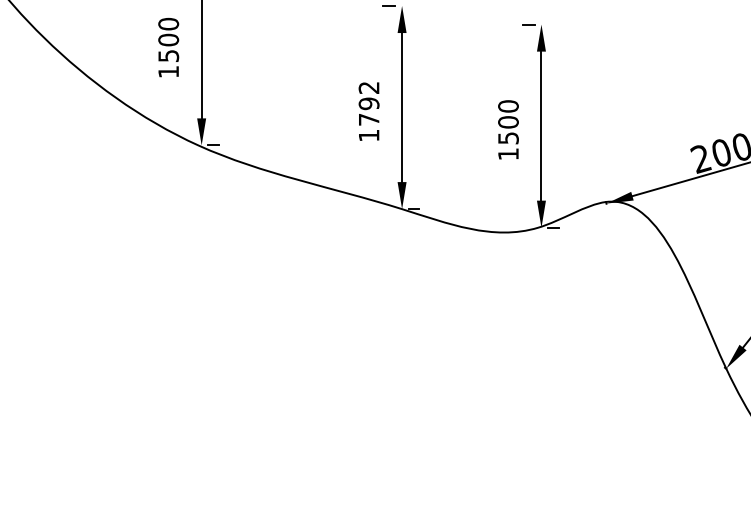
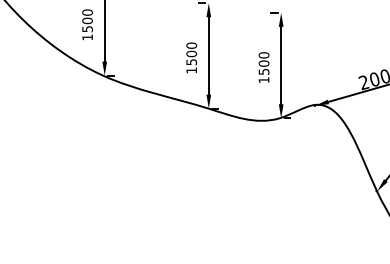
text: (368, 102) -> (191, 53), 1792 -> 1500

